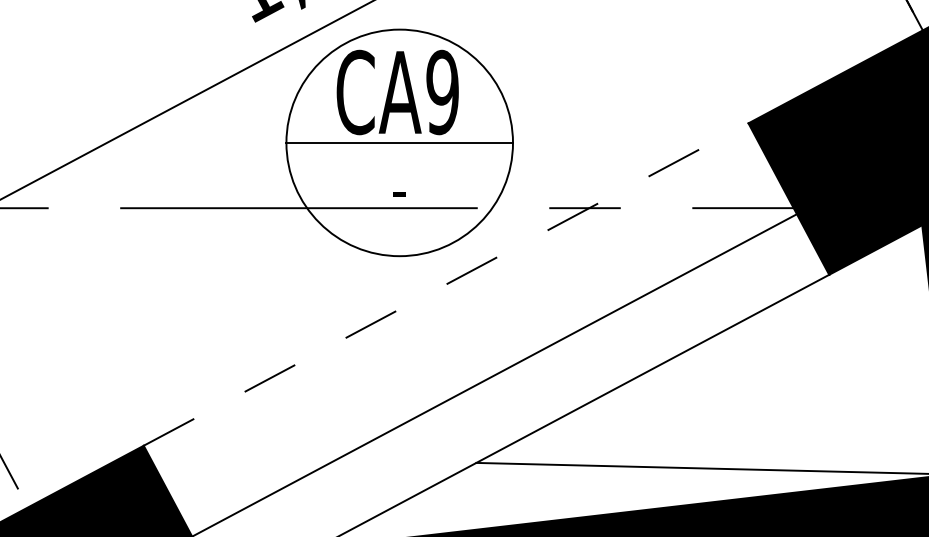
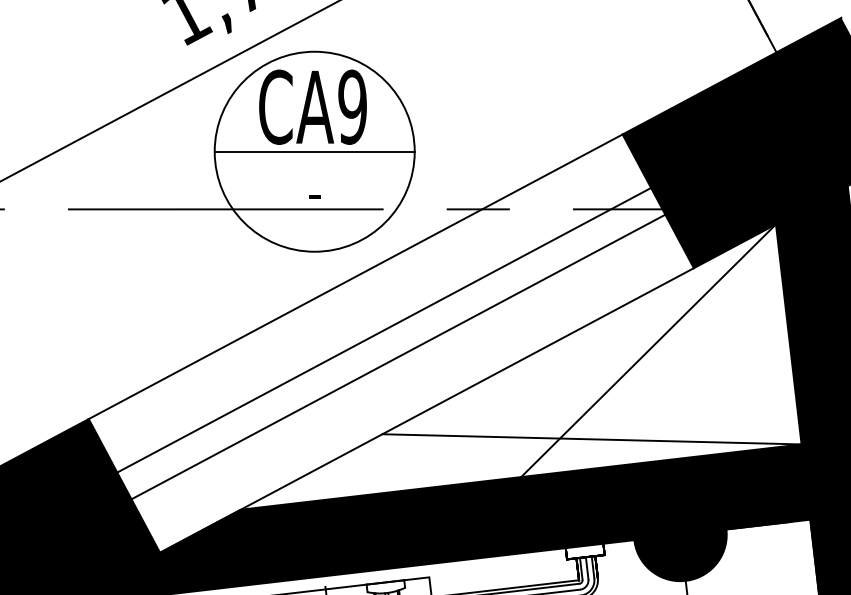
line: (447, 284) -> (356, 276), dashed -> solid
line: (478, 344) -> (384, 329), added
line: (777, 368) -> (648, 350), added

